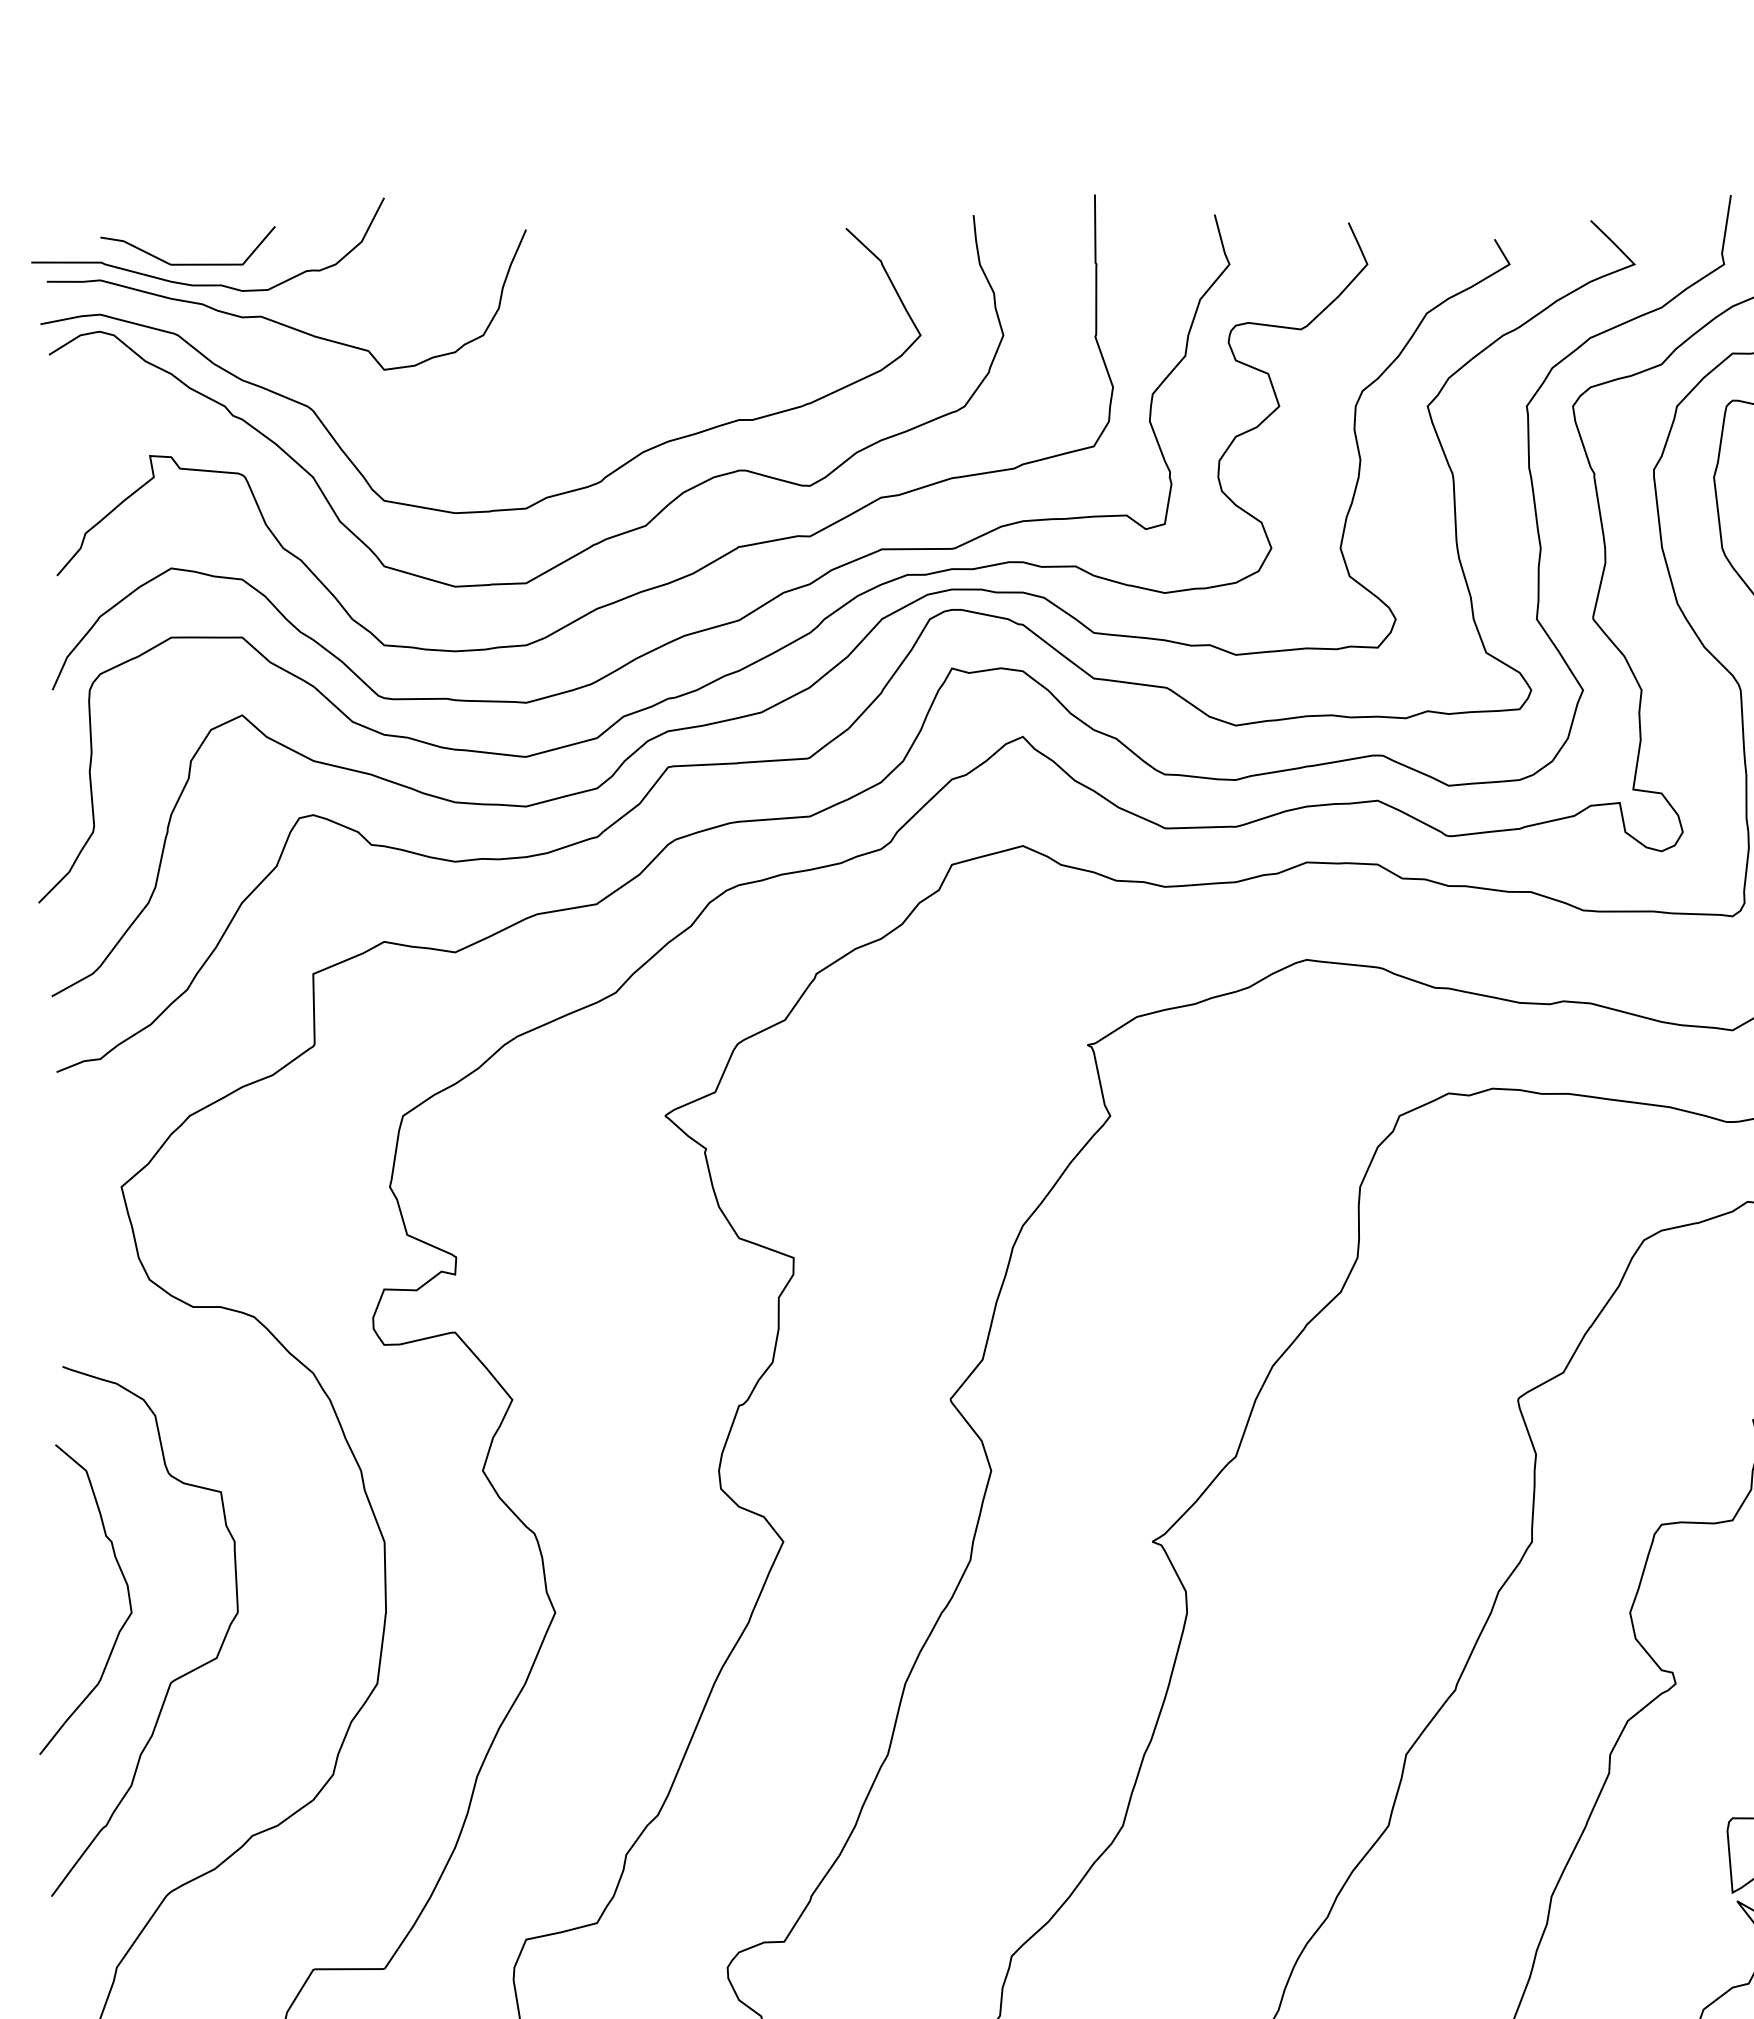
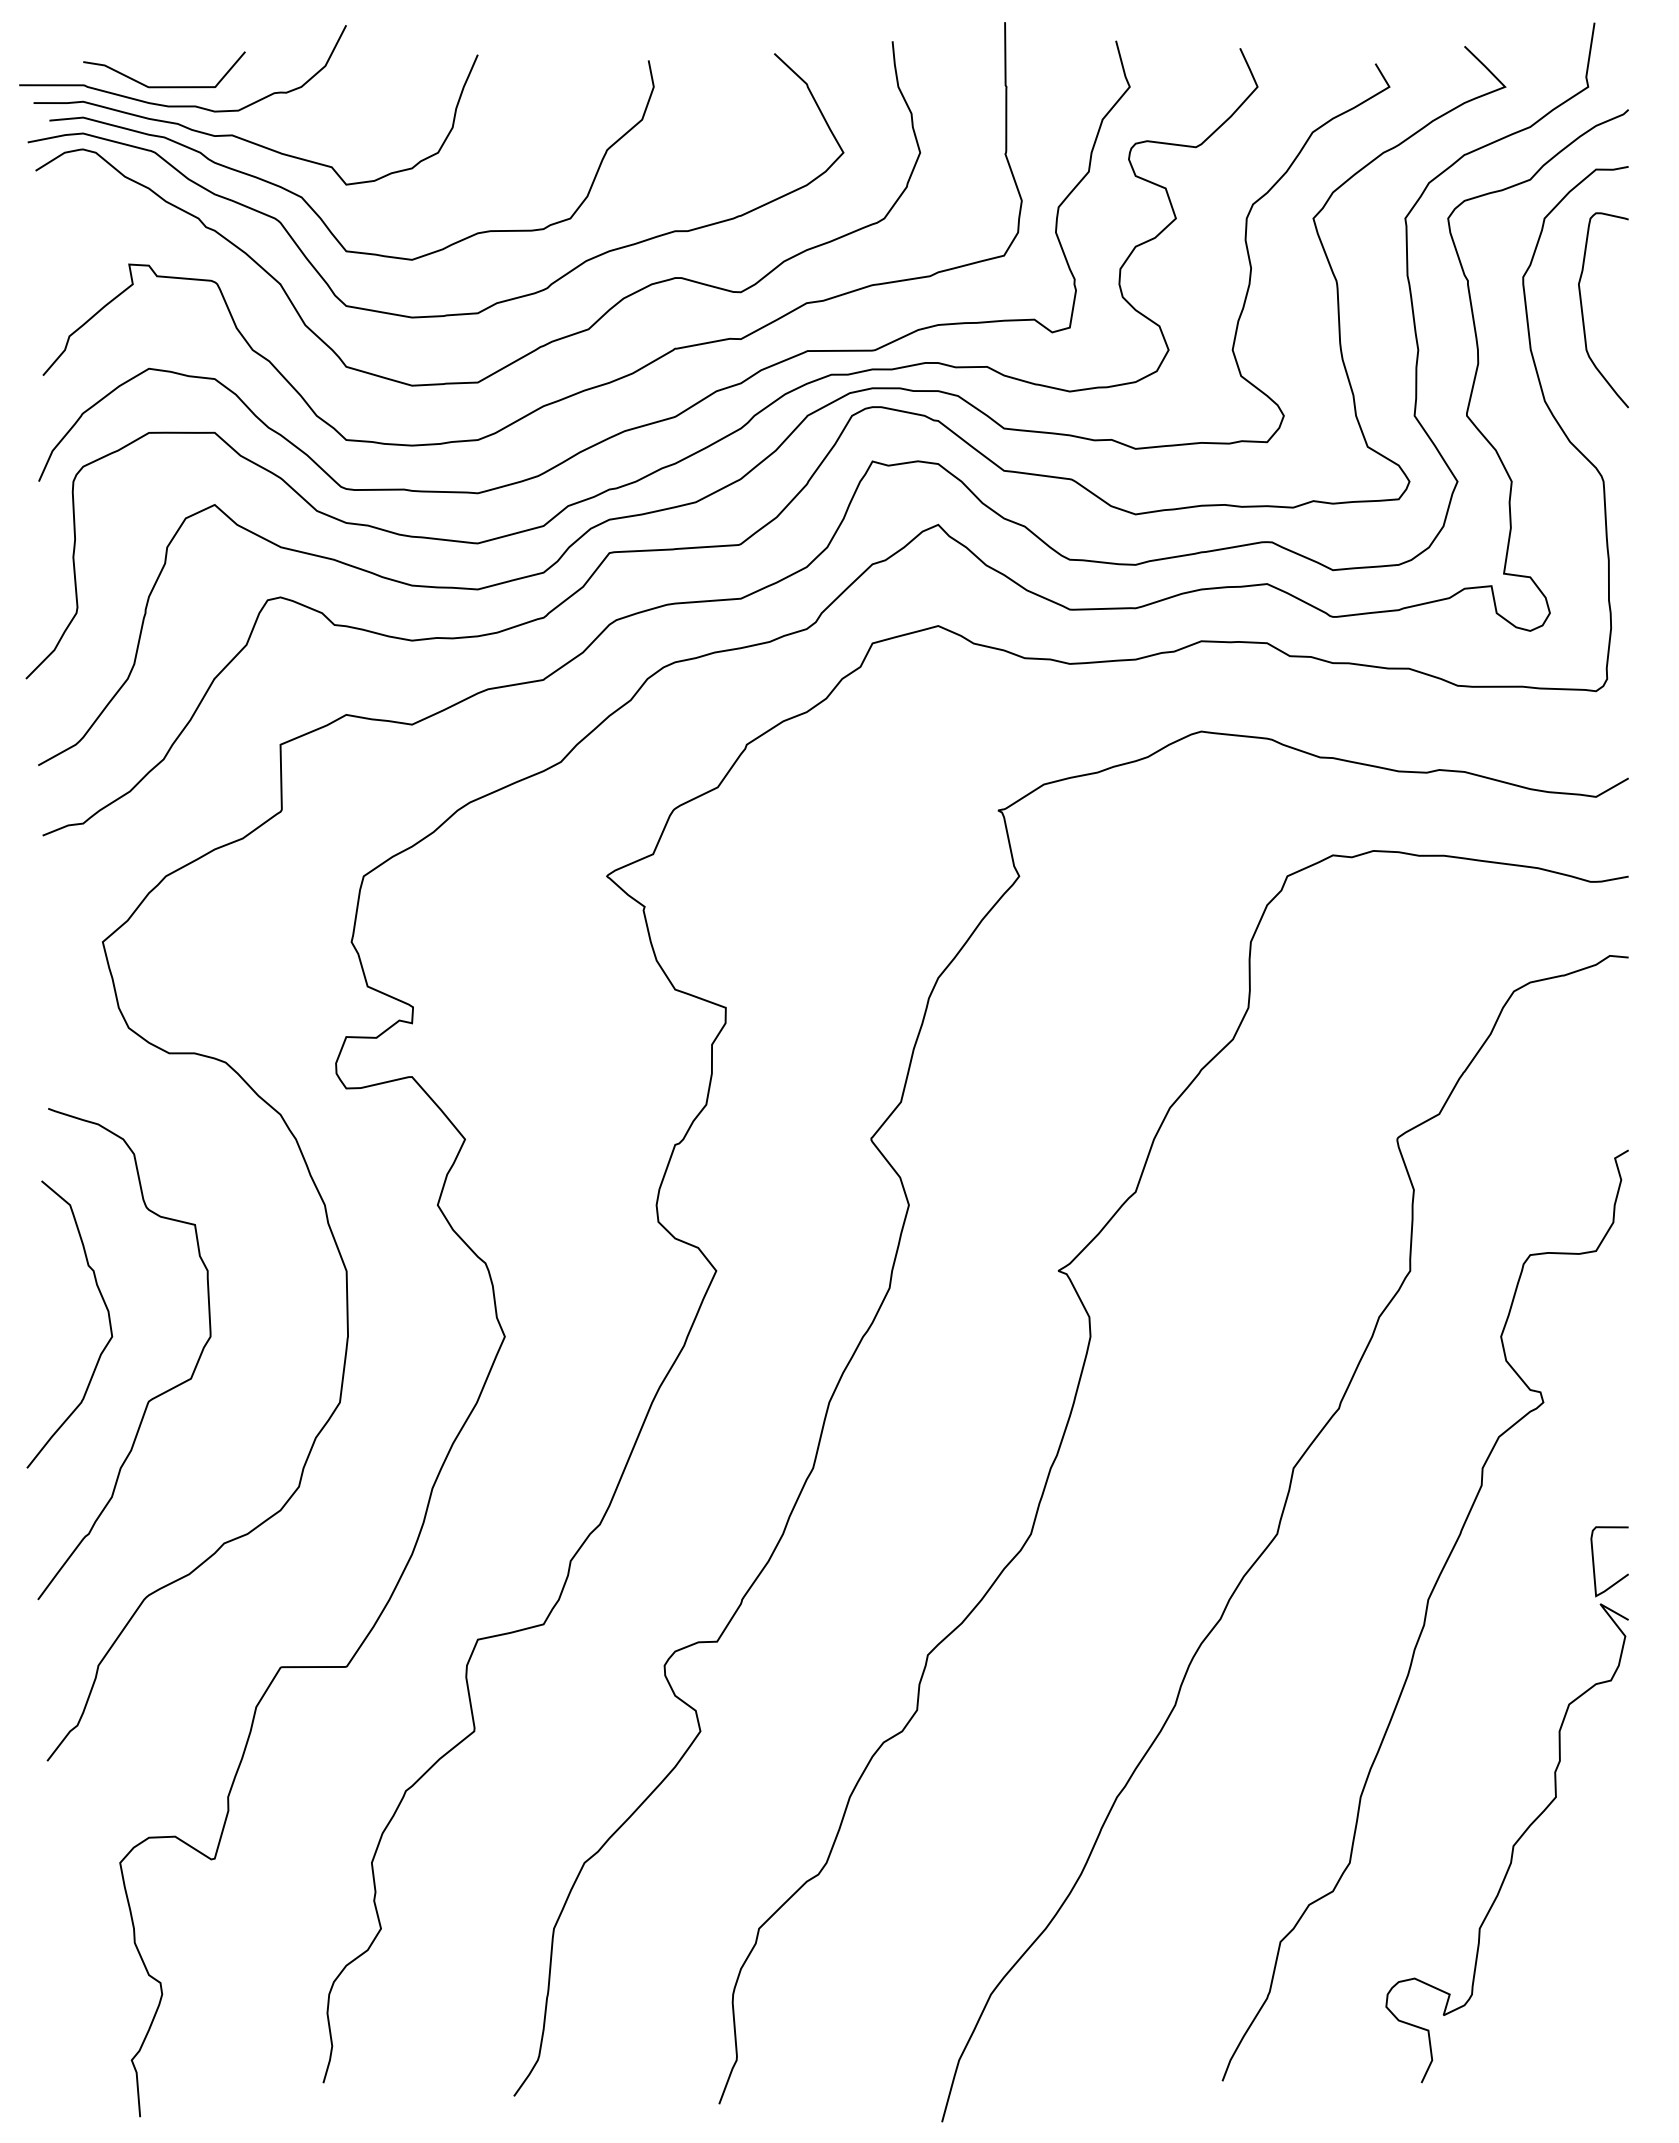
curve: (338, 383) -> (303, 197), added

